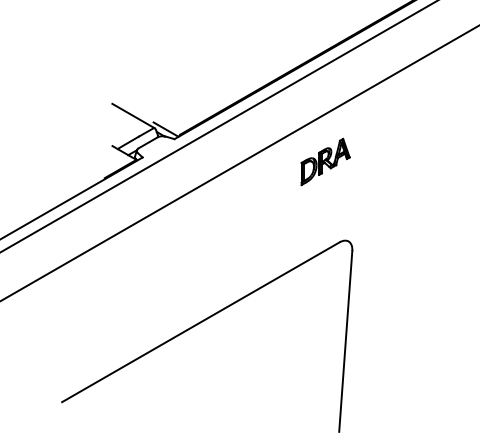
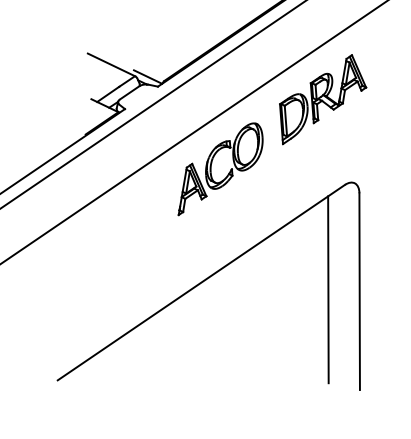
part: (325, 161) -> (323, 98), size x1.67
part: (218, 218) -> (211, 168), added
line: (316, 337) -> (327, 289), added

